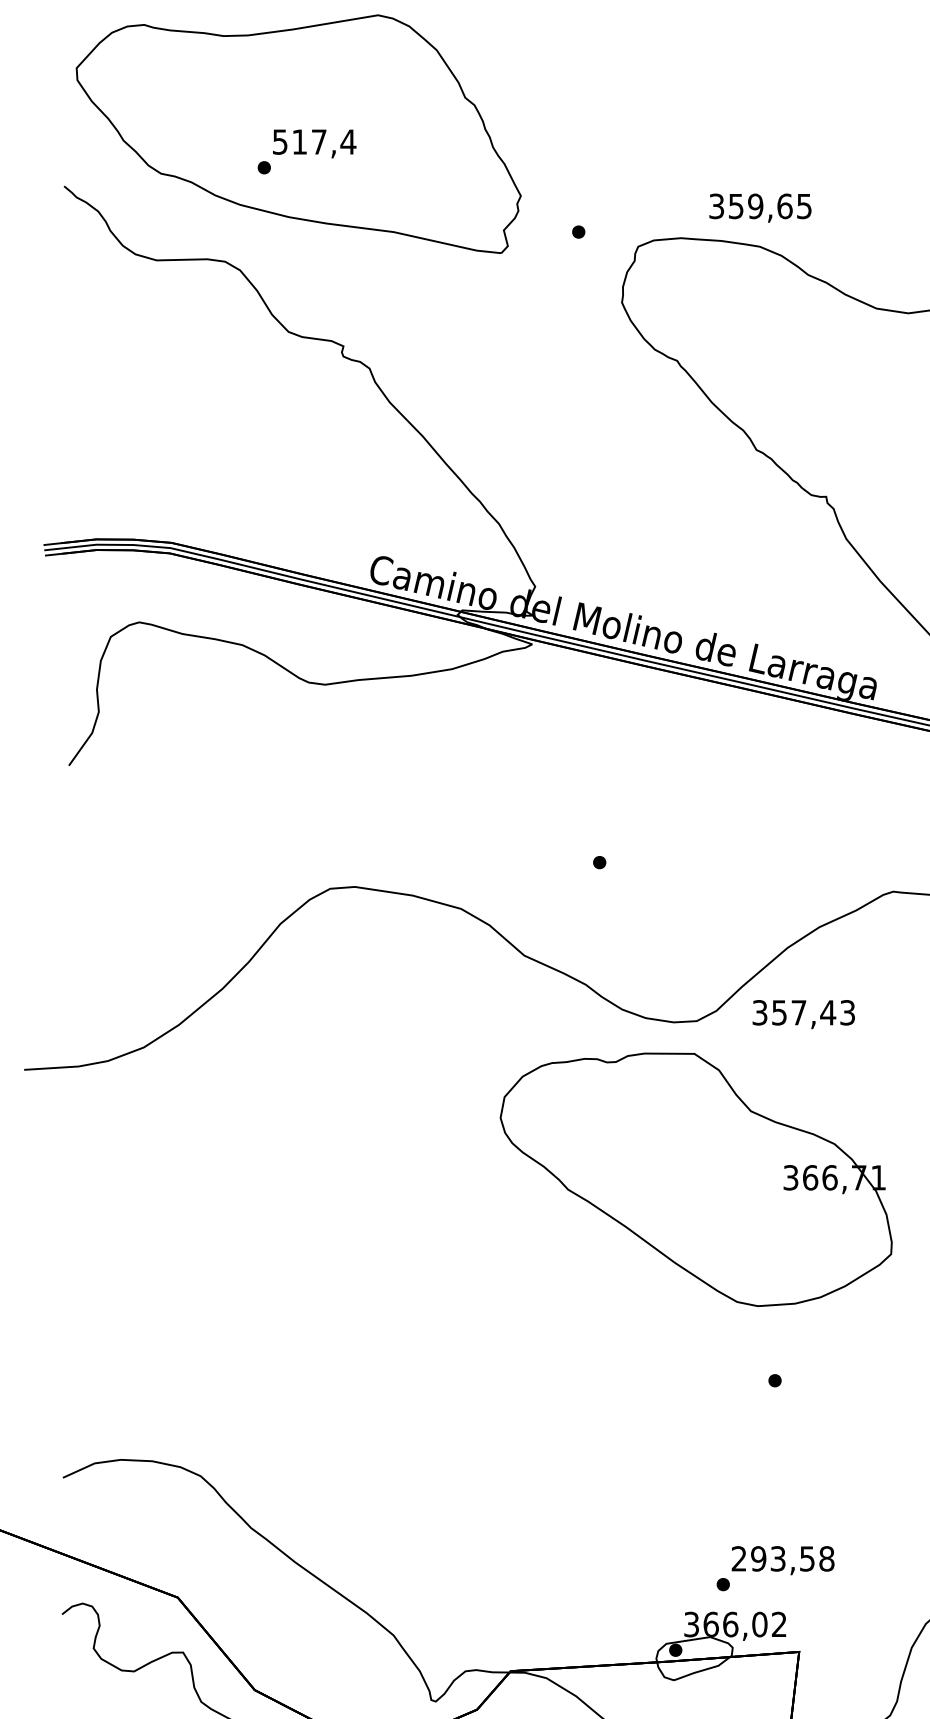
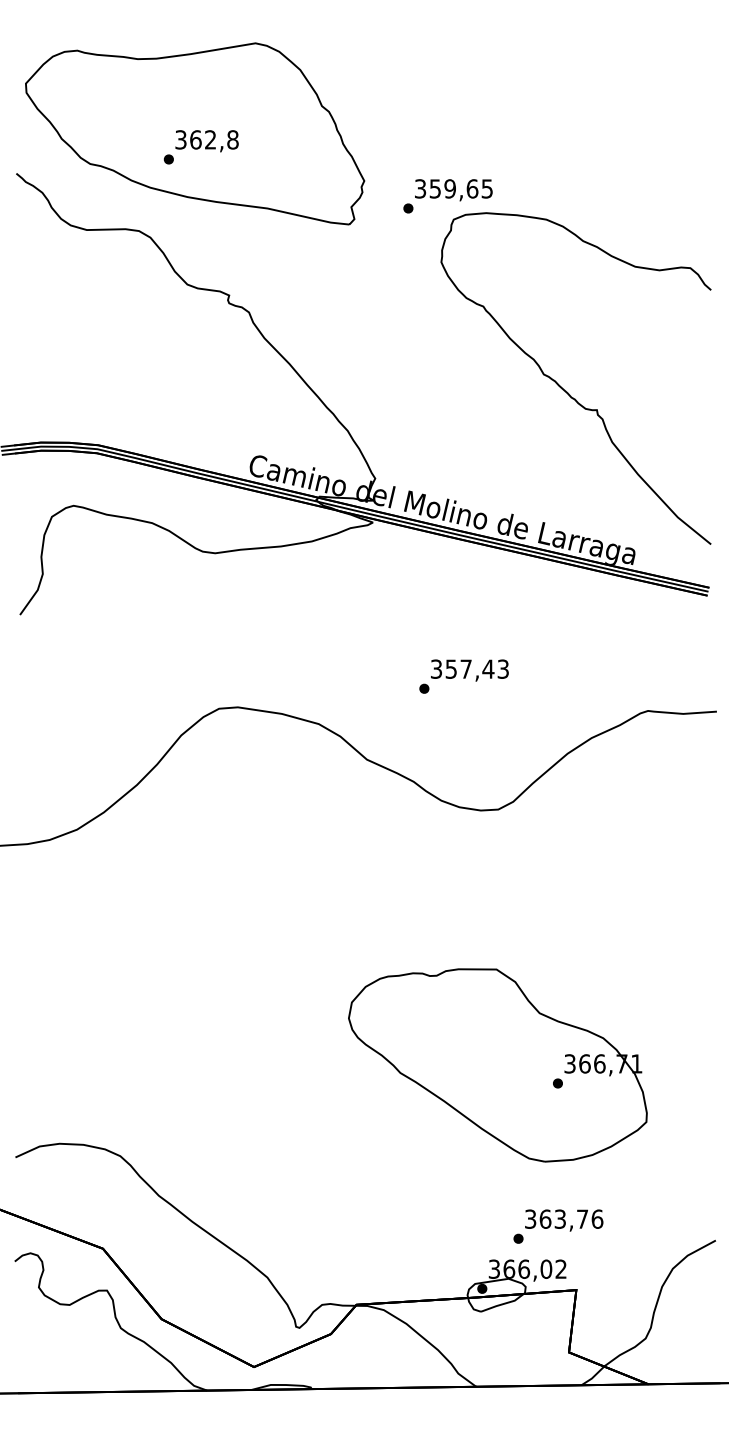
text: (315, 141) -> (207, 139), 517,4 -> 362,8
text: (760, 208) -> (453, 190), moved
text: (803, 1014) -> (469, 670), moved
part: (695, 1179) -> (497, 1065), moved
text: (783, 1557) -> (564, 1218), 293,58 -> 363,76

